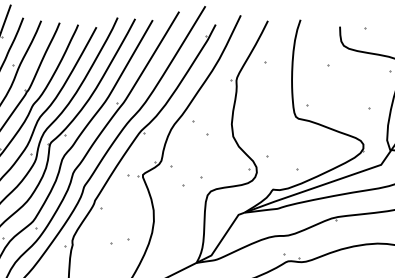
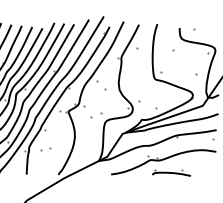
part: (119, 242) -> (45, 149), moved

